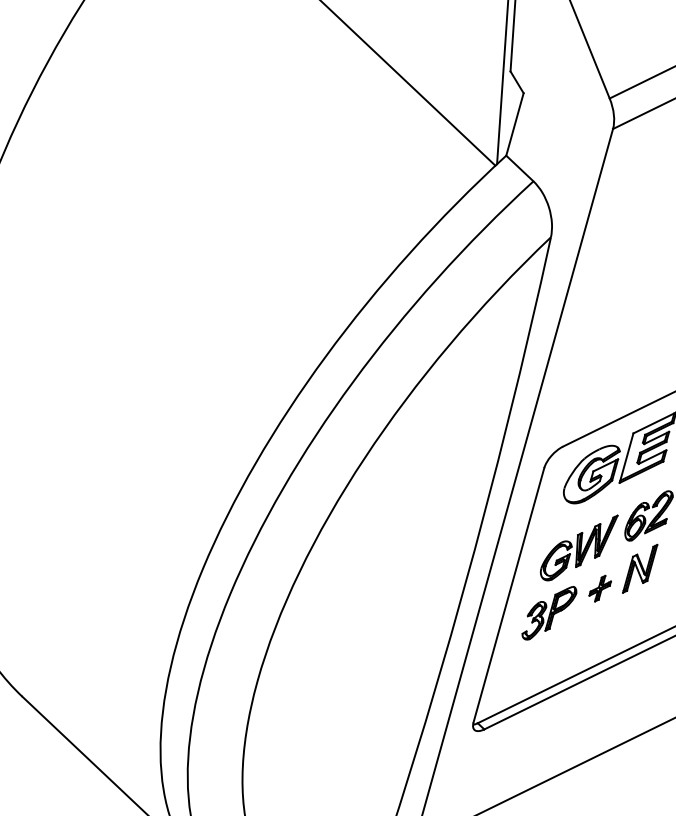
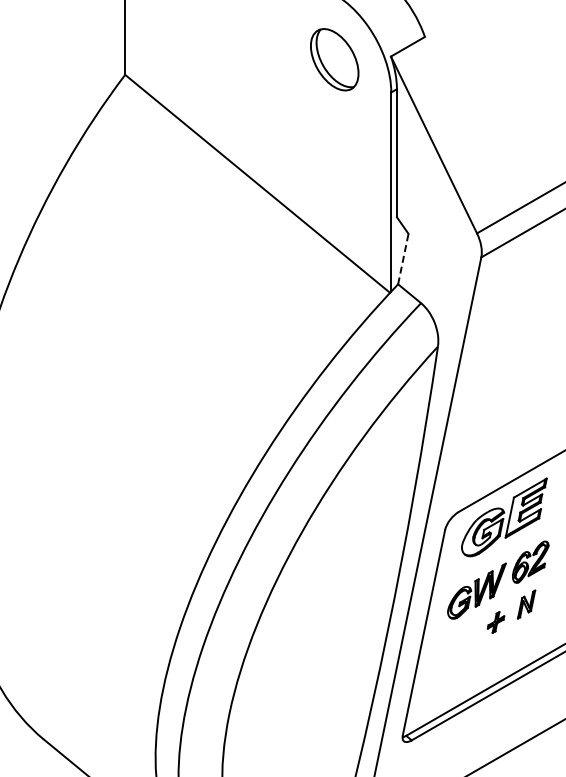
line: (515, 124) -> (403, 259), solid -> dashed
part: (640, 568) -> (526, 604), size x0.7
part: (548, 612) -> (456, 644), removed

